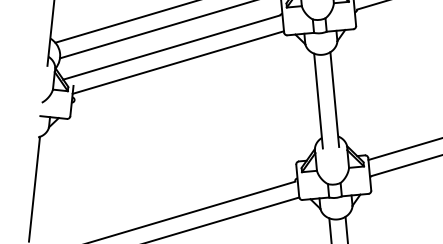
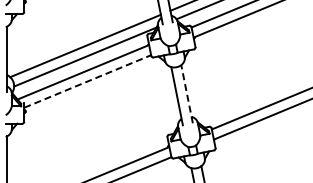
line: (177, 62) -> (87, 81), solid -> dashed
line: (335, 100) -> (187, 94), solid -> dashed

